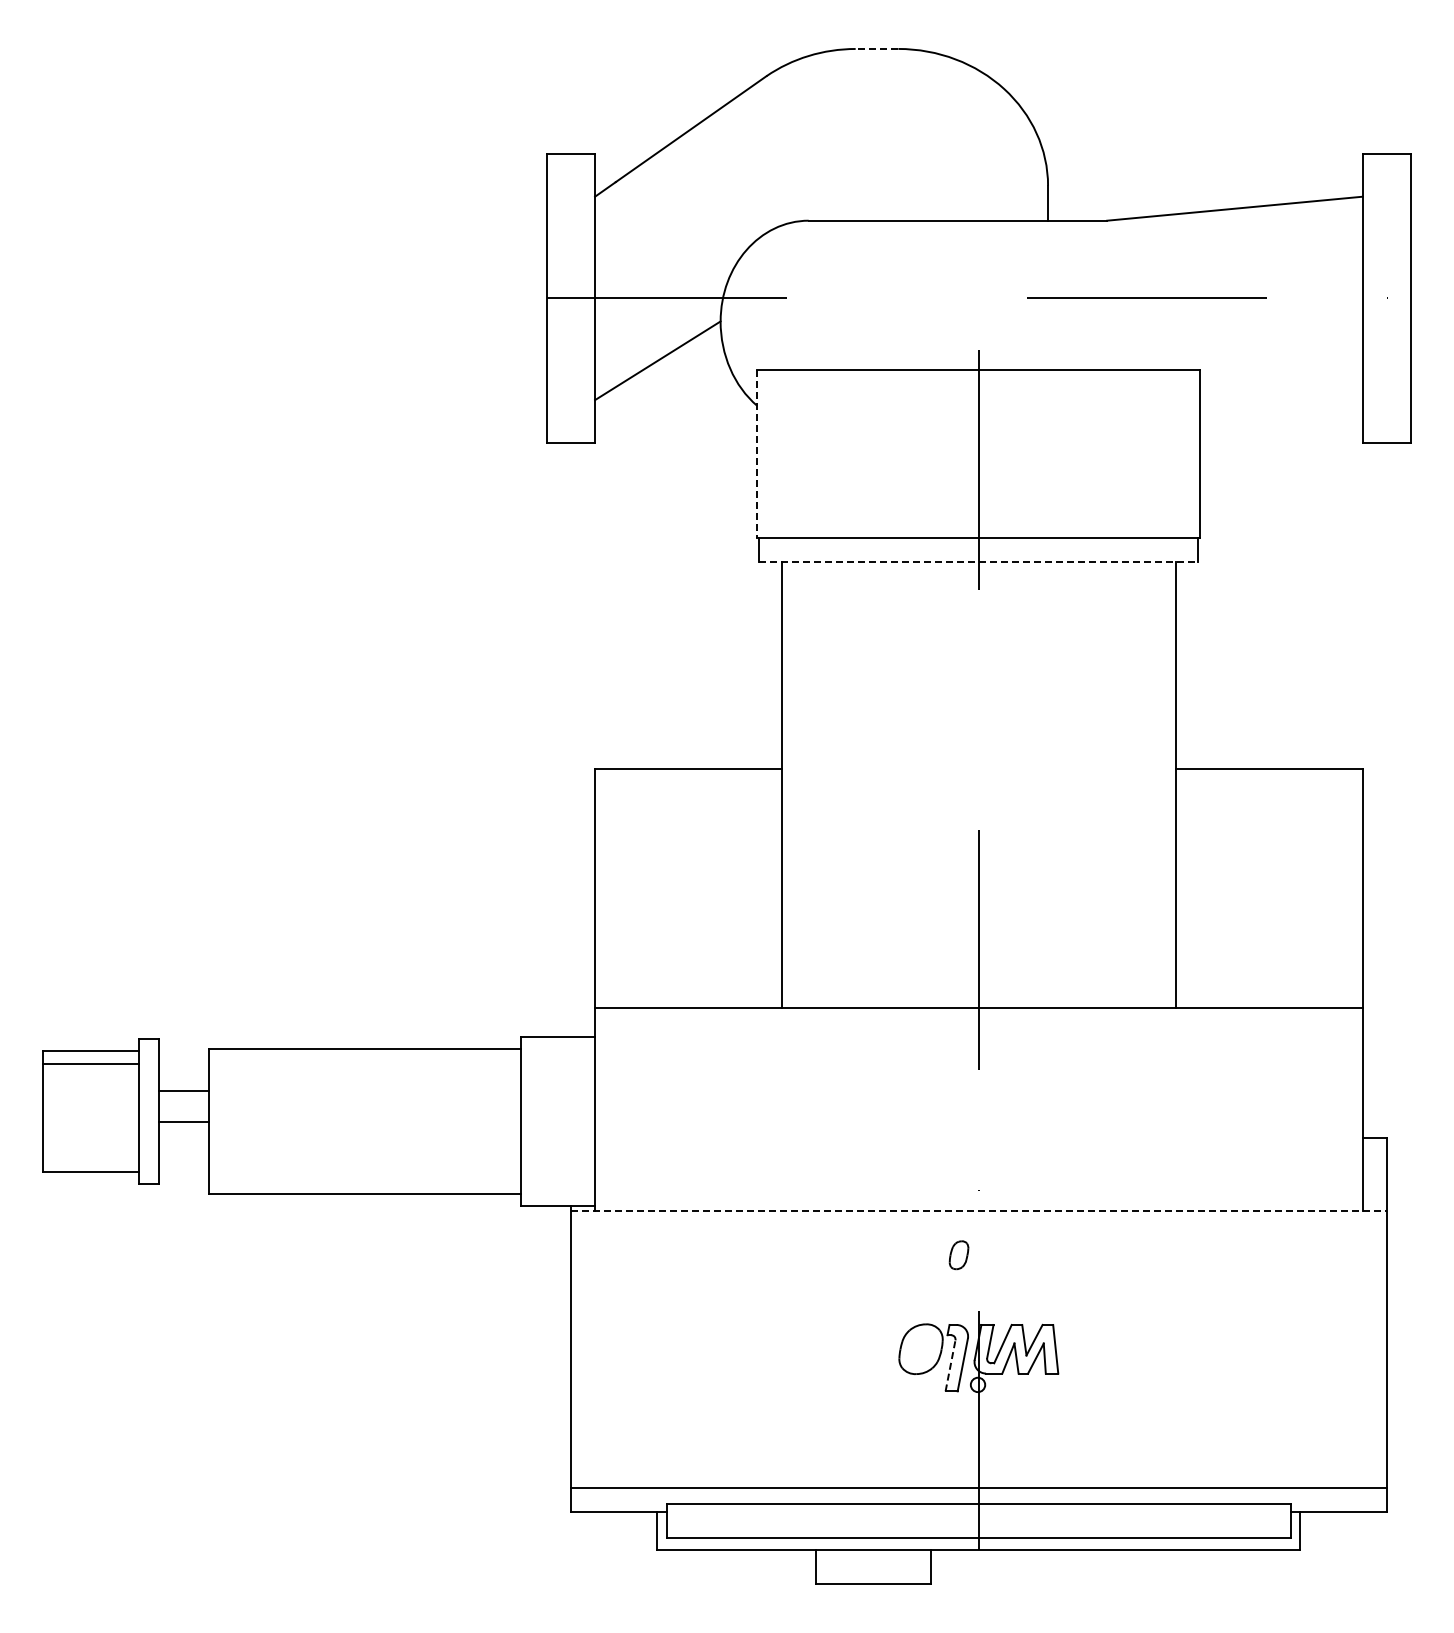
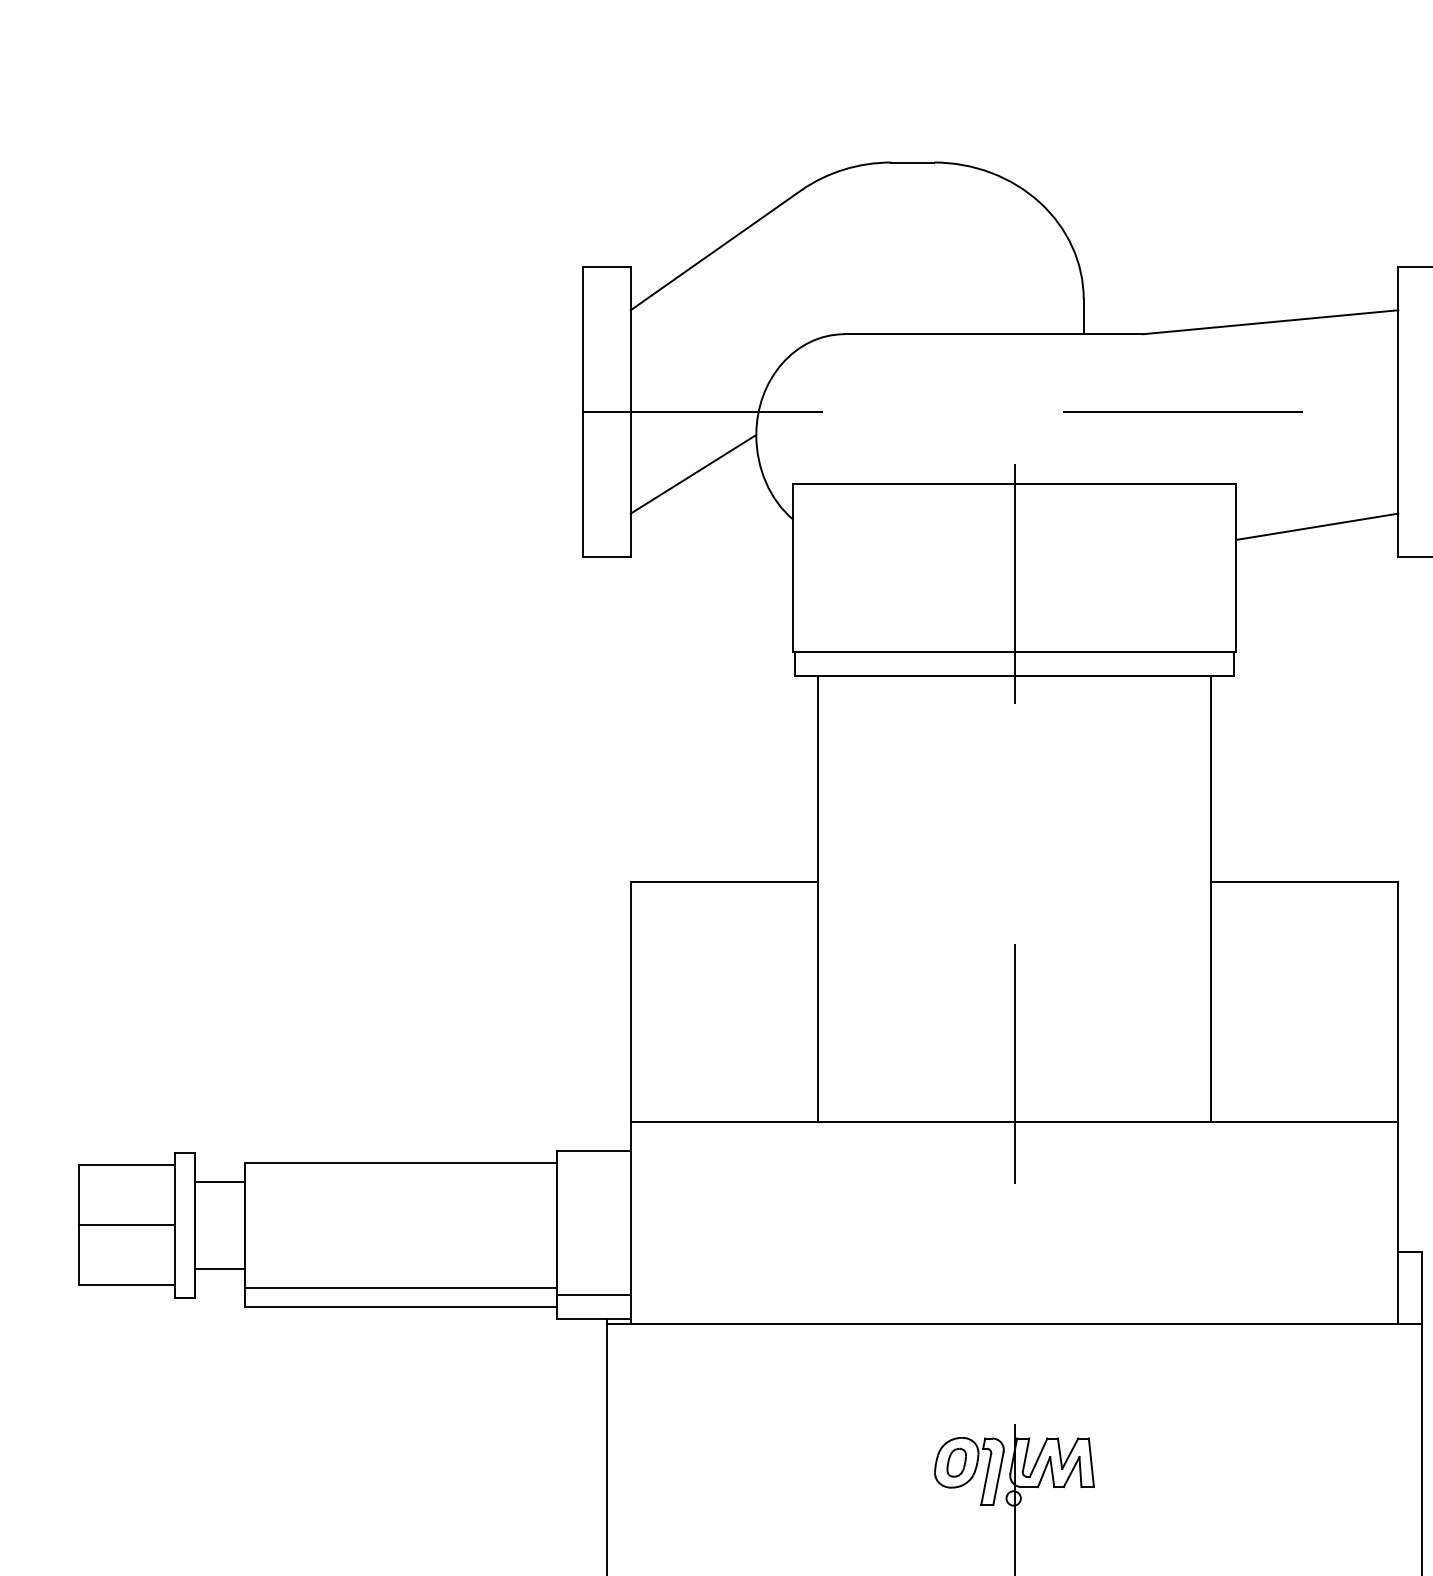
line: (876, 48) -> (912, 162), dashed -> solid
line: (1281, 413) -> (1317, 527), added
line: (757, 454) -> (793, 568), dashed -> solid
line: (978, 562) -> (1014, 676), dashed -> solid
line: (90, 1063) -> (126, 1225), moved
line: (184, 1091) -> (220, 1269), moved
line: (184, 1122) -> (220, 1182), moved
line: (364, 1174) -> (400, 1288), added
line: (557, 1181) -> (593, 1295), added
line: (978, 1210) -> (1014, 1324), dashed -> solid
part: (958, 1255) -> (956, 1463), moved
line: (950, 1365) -> (986, 1479), dashed -> solid

